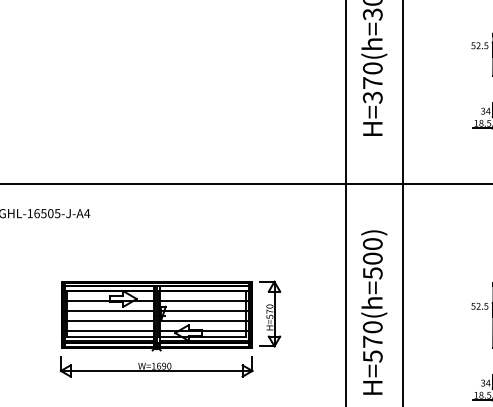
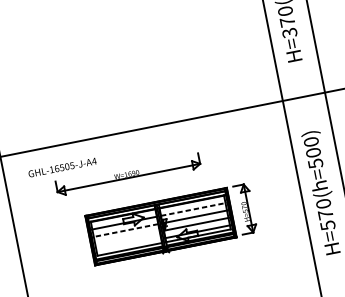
line: (204, 301) -> (194, 209), solid -> dashed
line: (109, 311) -> (125, 230), solid -> dashed
line: (108, 321) -> (126, 238), removed
line: (108, 331) -> (127, 245), removed
part: (156, 366) -> (128, 174), moved

